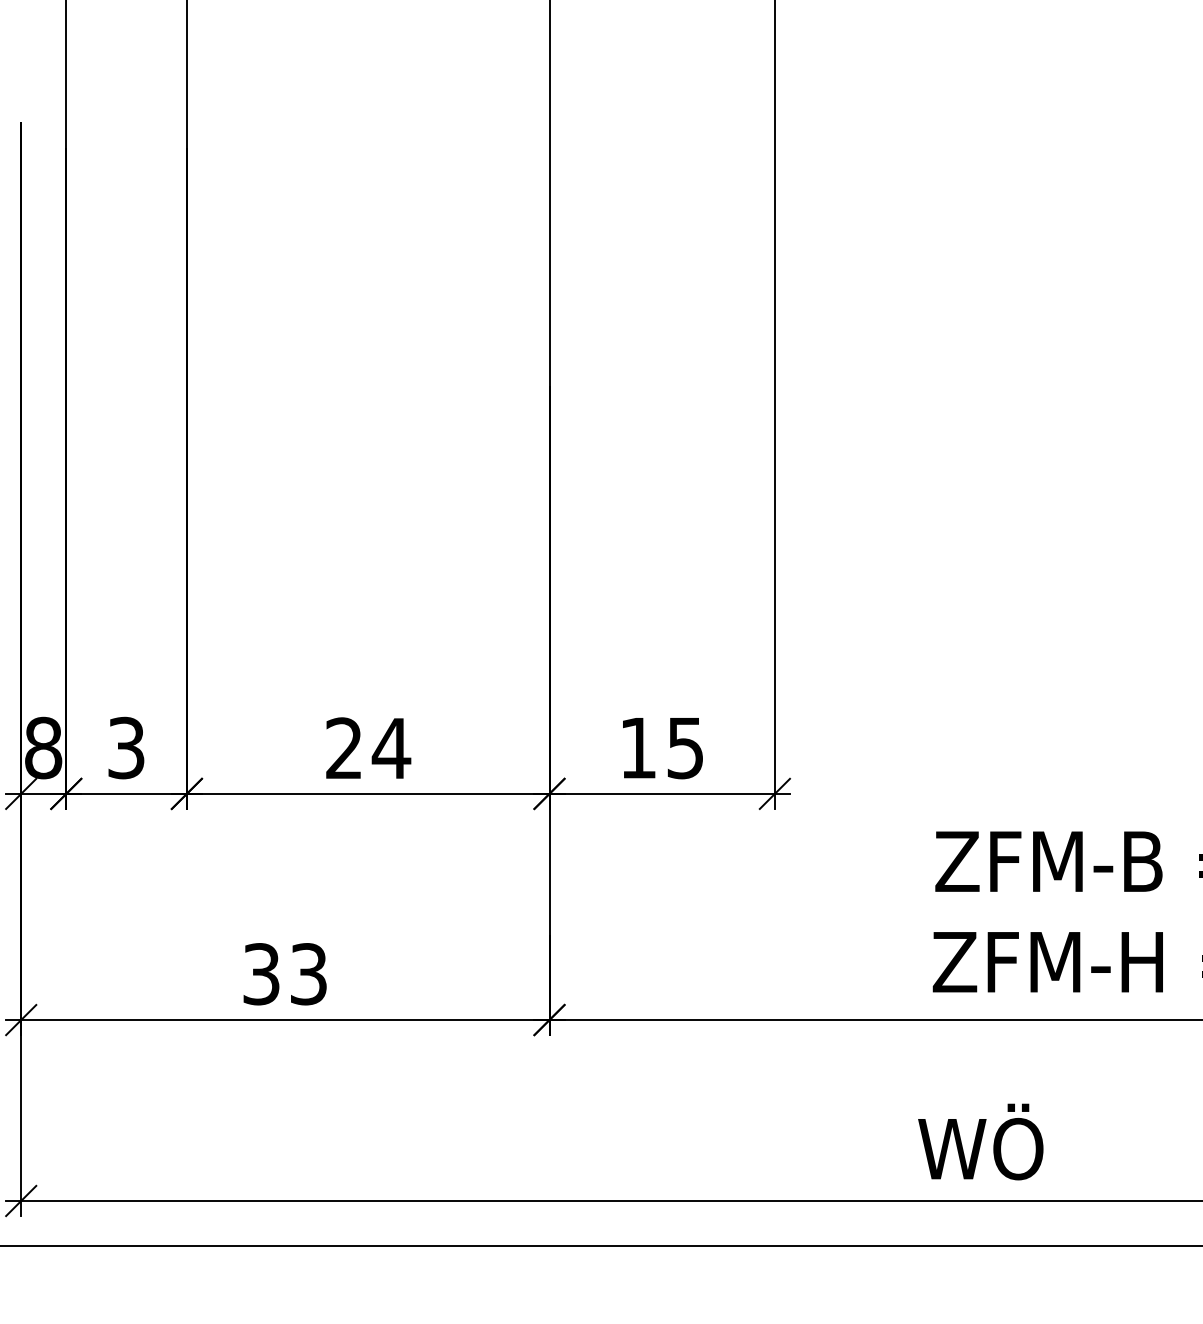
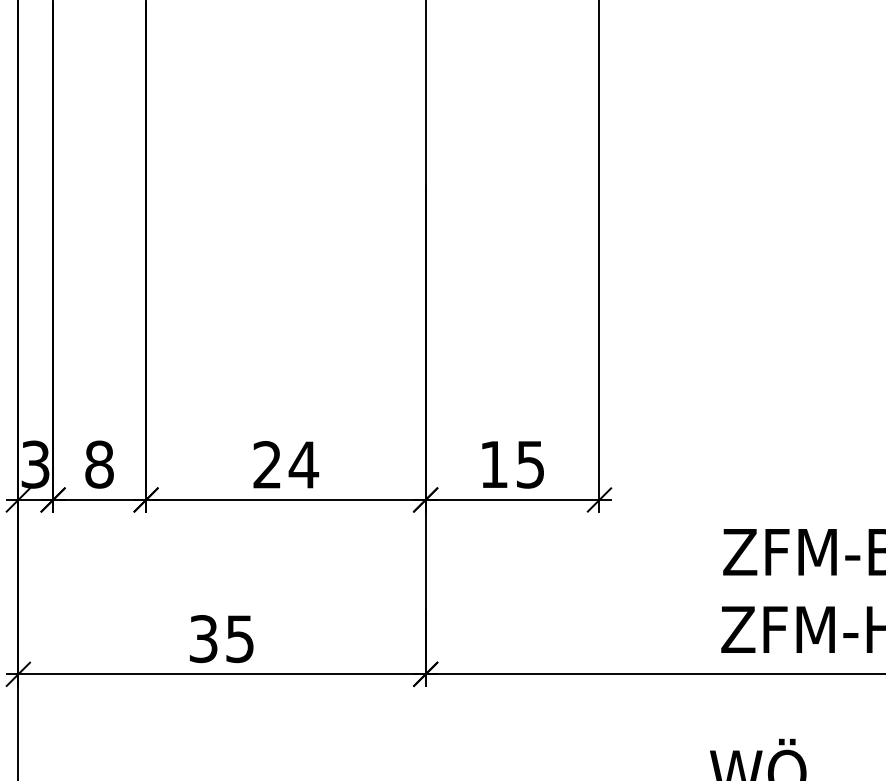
text: (43, 747) -> (35, 464), 8 -> 3
text: (126, 747) -> (99, 464), 3 -> 8
text: (308, 973) -> (239, 638), 33 -> 35

